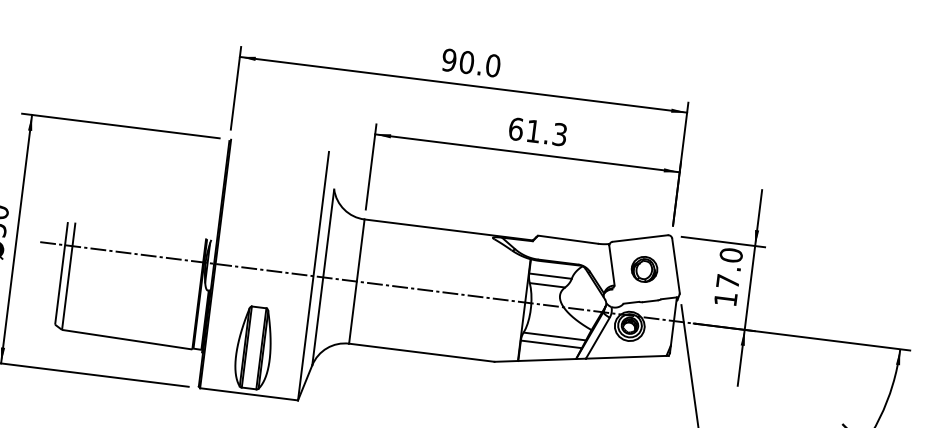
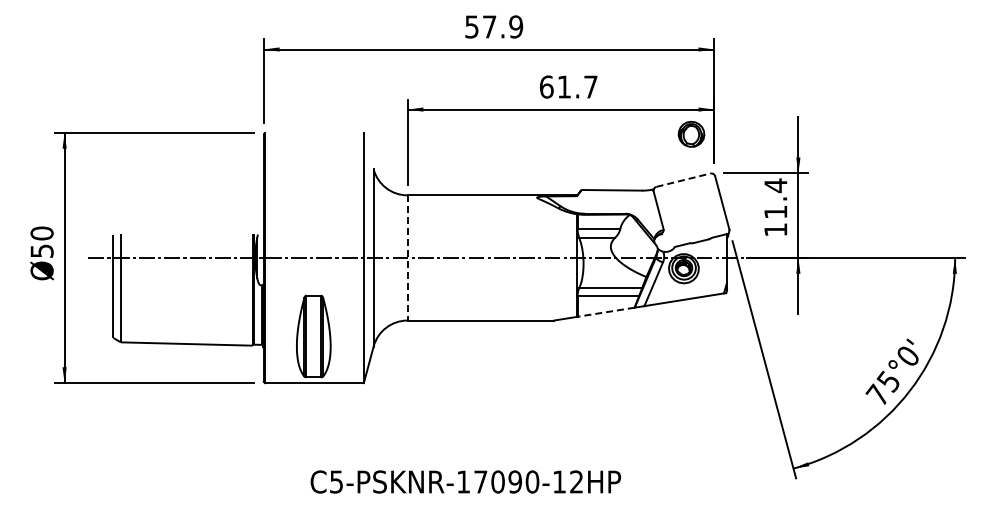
text: (471, 62) -> (494, 26), 90.0 -> 57.9
text: (559, 134) -> (590, 86), 61.3 -> 61.7
line: (640, 238) -> (683, 180), solid -> dashed
part: (644, 268) -> (691, 133), moved
text: (729, 268) -> (775, 198), 17.0 -> 11.4
line: (356, 281) -> (407, 257), solid -> dashed
line: (547, 360) -> (606, 312), solid -> dashed

